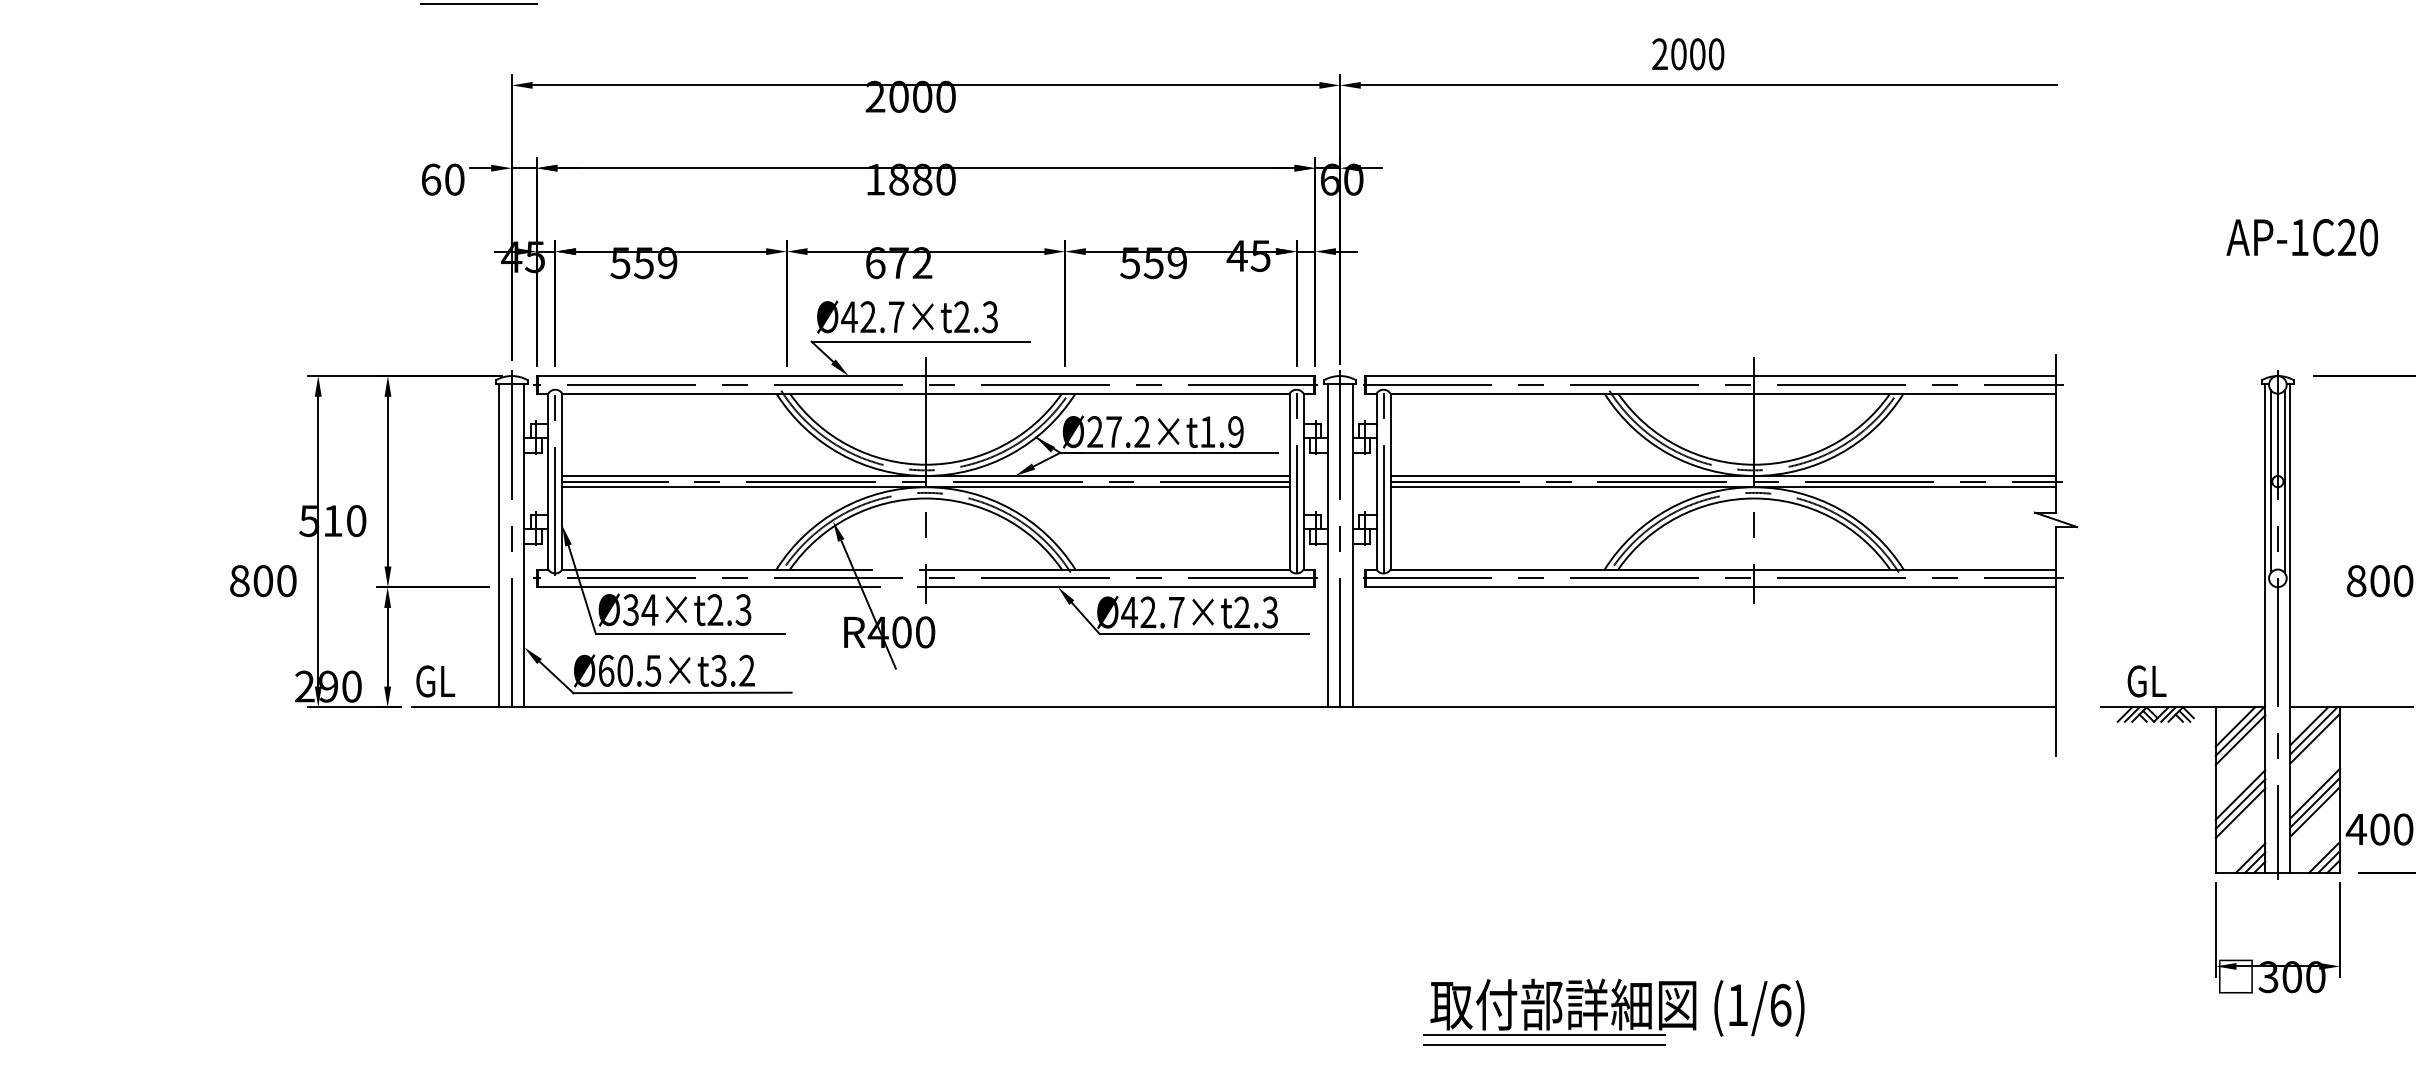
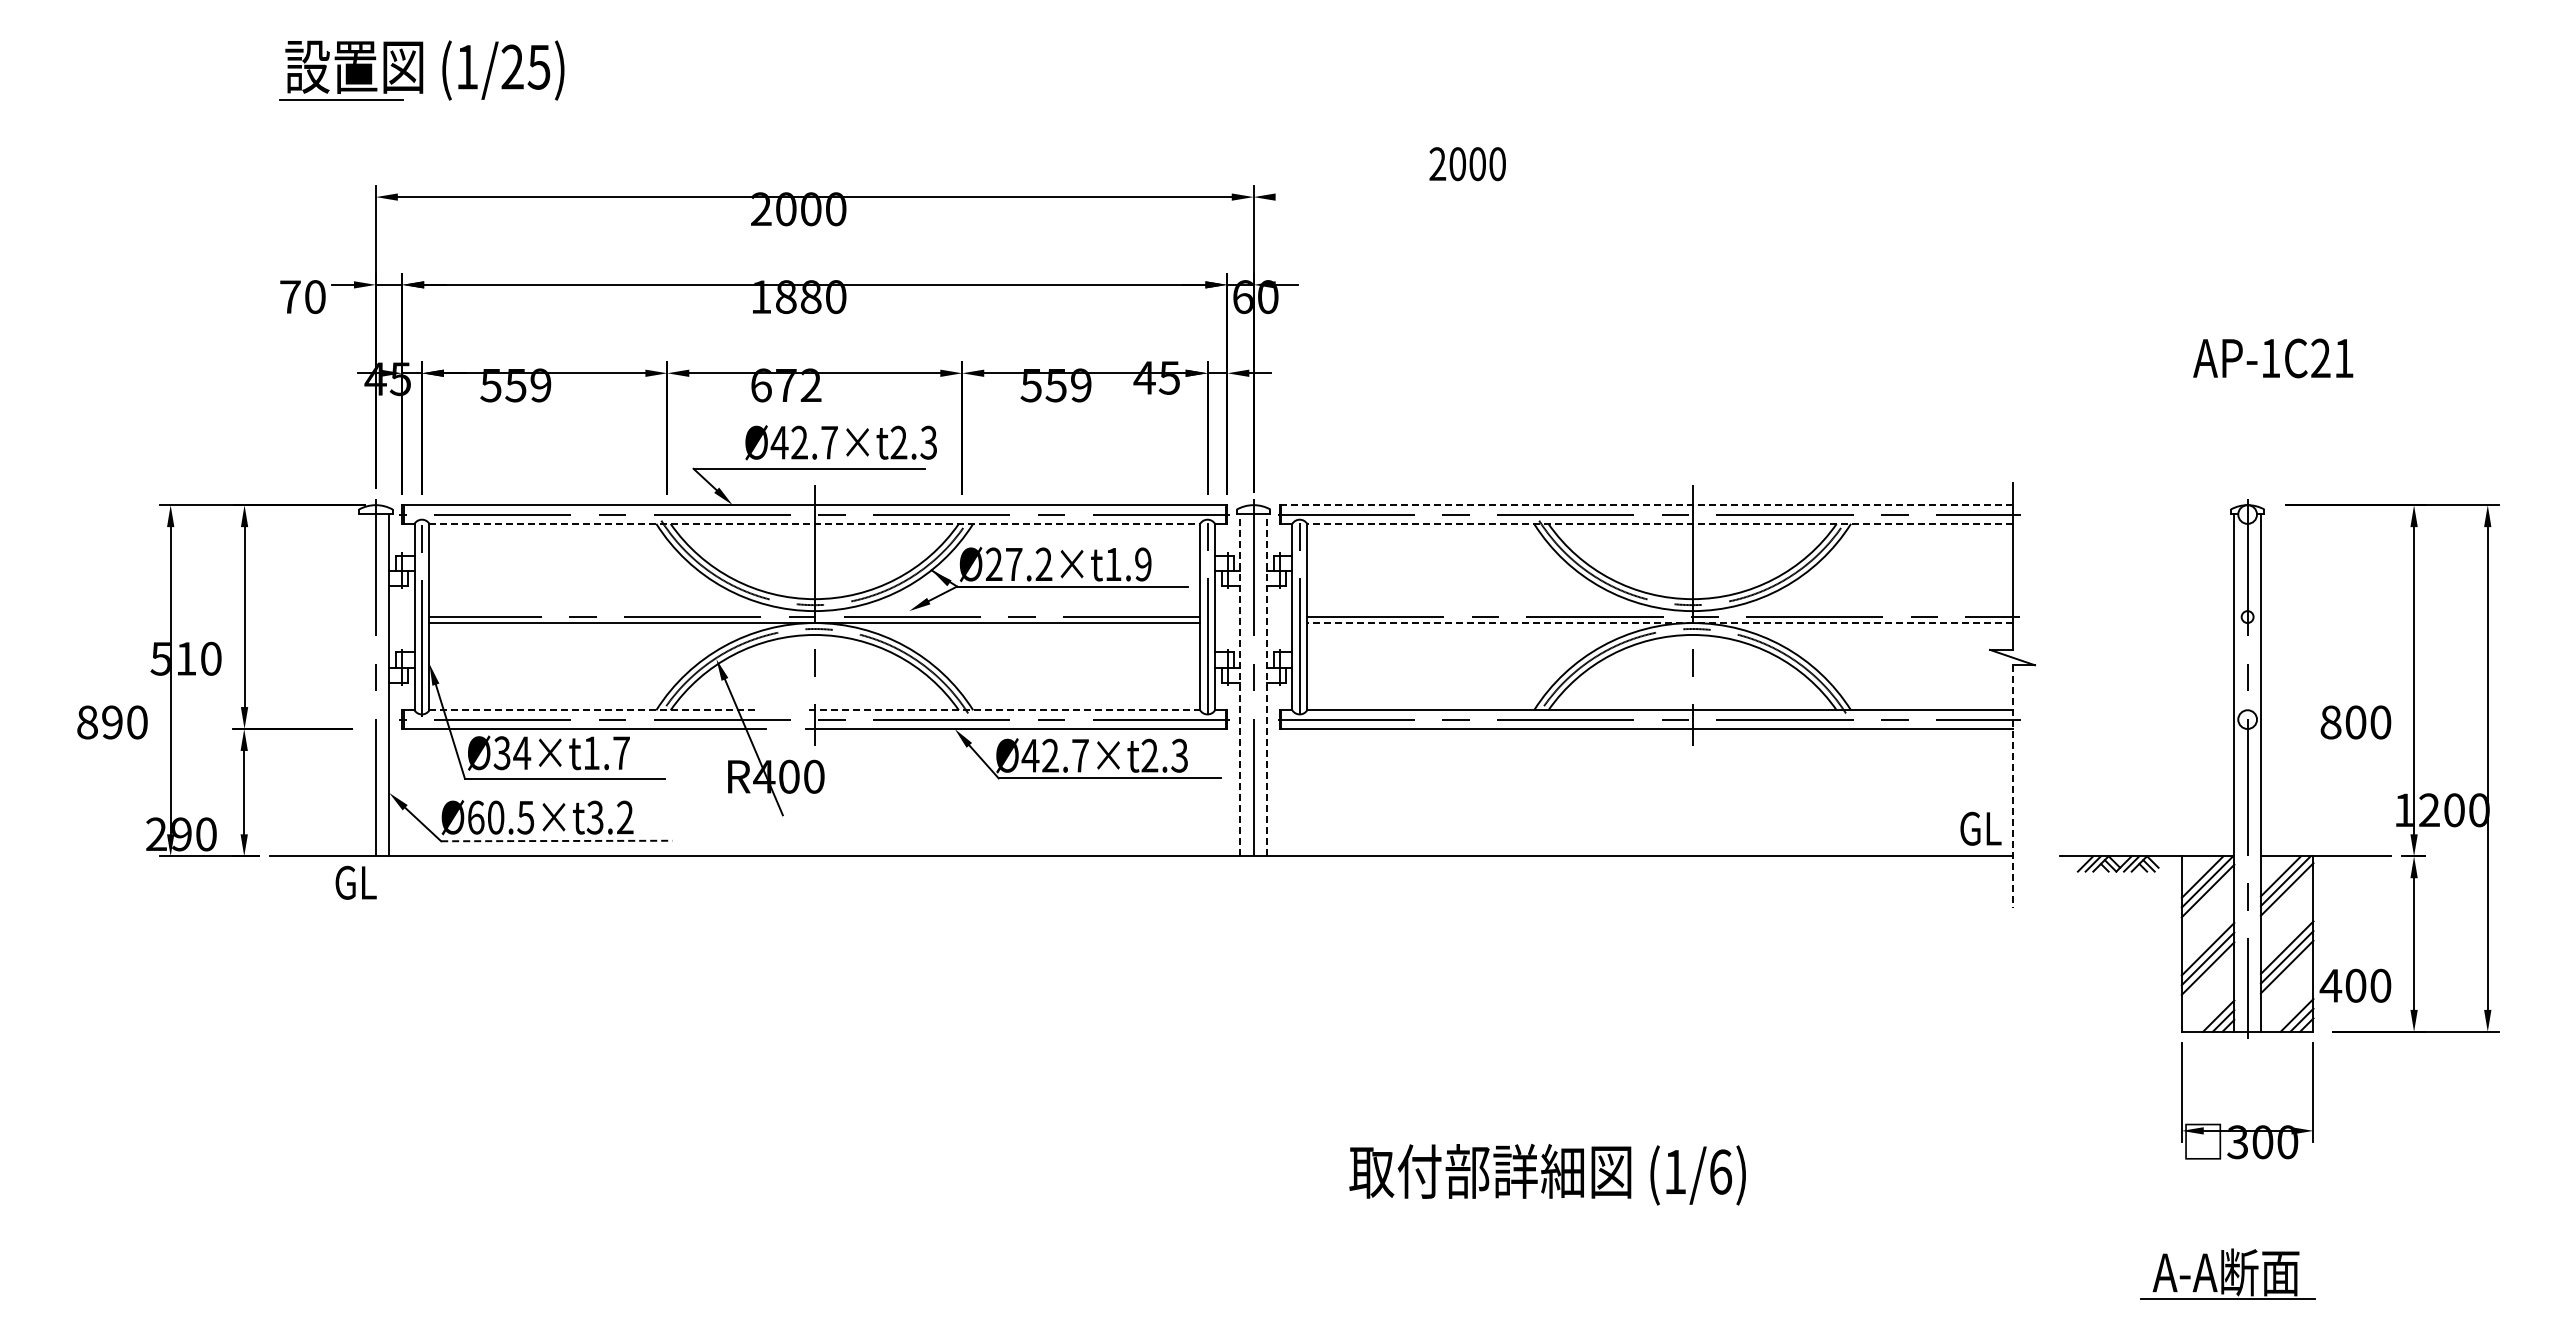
line: (478, 4) -> (340, 111), removed
text: (1688, 54) -> (1467, 164), moved
line: (1708, 85) -> (1644, 197), removed
text: (431, 180) -> (290, 297), 60 -> 70
text: (2368, 237) -> (2343, 358), AP-1C20 -> AP-1C21
text: (906, 316) -> (840, 442), moved
line: (1709, 376) -> (1645, 505), solid -> dashed
line: (926, 393) -> (815, 523), solid -> dashed
line: (1722, 393) -> (1659, 523), solid -> dashed
line: (925, 476) -> (814, 611), removed
line: (1722, 476) -> (1659, 611), removed
line: (2271, 481) -> (2240, 616), removed
line: (2285, 481) -> (2255, 616), removed
line: (1722, 487) -> (1659, 623), solid -> dashed
line: (499, 545) -> (362, 684), removed
line: (1327, 545) -> (1240, 684), solid -> dashed
line: (1352, 545) -> (1266, 684), solid -> dashed
line: (718, 569) -> (594, 710), solid -> dashed
line: (1104, 569) -> (1004, 710), solid -> dashed
text: (263, 581) -> (112, 722), 800 -> 890
text: (729, 610) -> (606, 753), Ø34×t2.3 -> Ø34×t1.7
line: (2056, 642) -> (2012, 787), solid -> dashed
text: (435, 681) -> (355, 882), moved
text: (2146, 681) -> (1980, 828), moved
line: (682, 693) -> (556, 841), solid -> dashed
line: (1544, 1034) -> (1470, 1203), removed
line: (1544, 1044) -> (1470, 1213), removed

